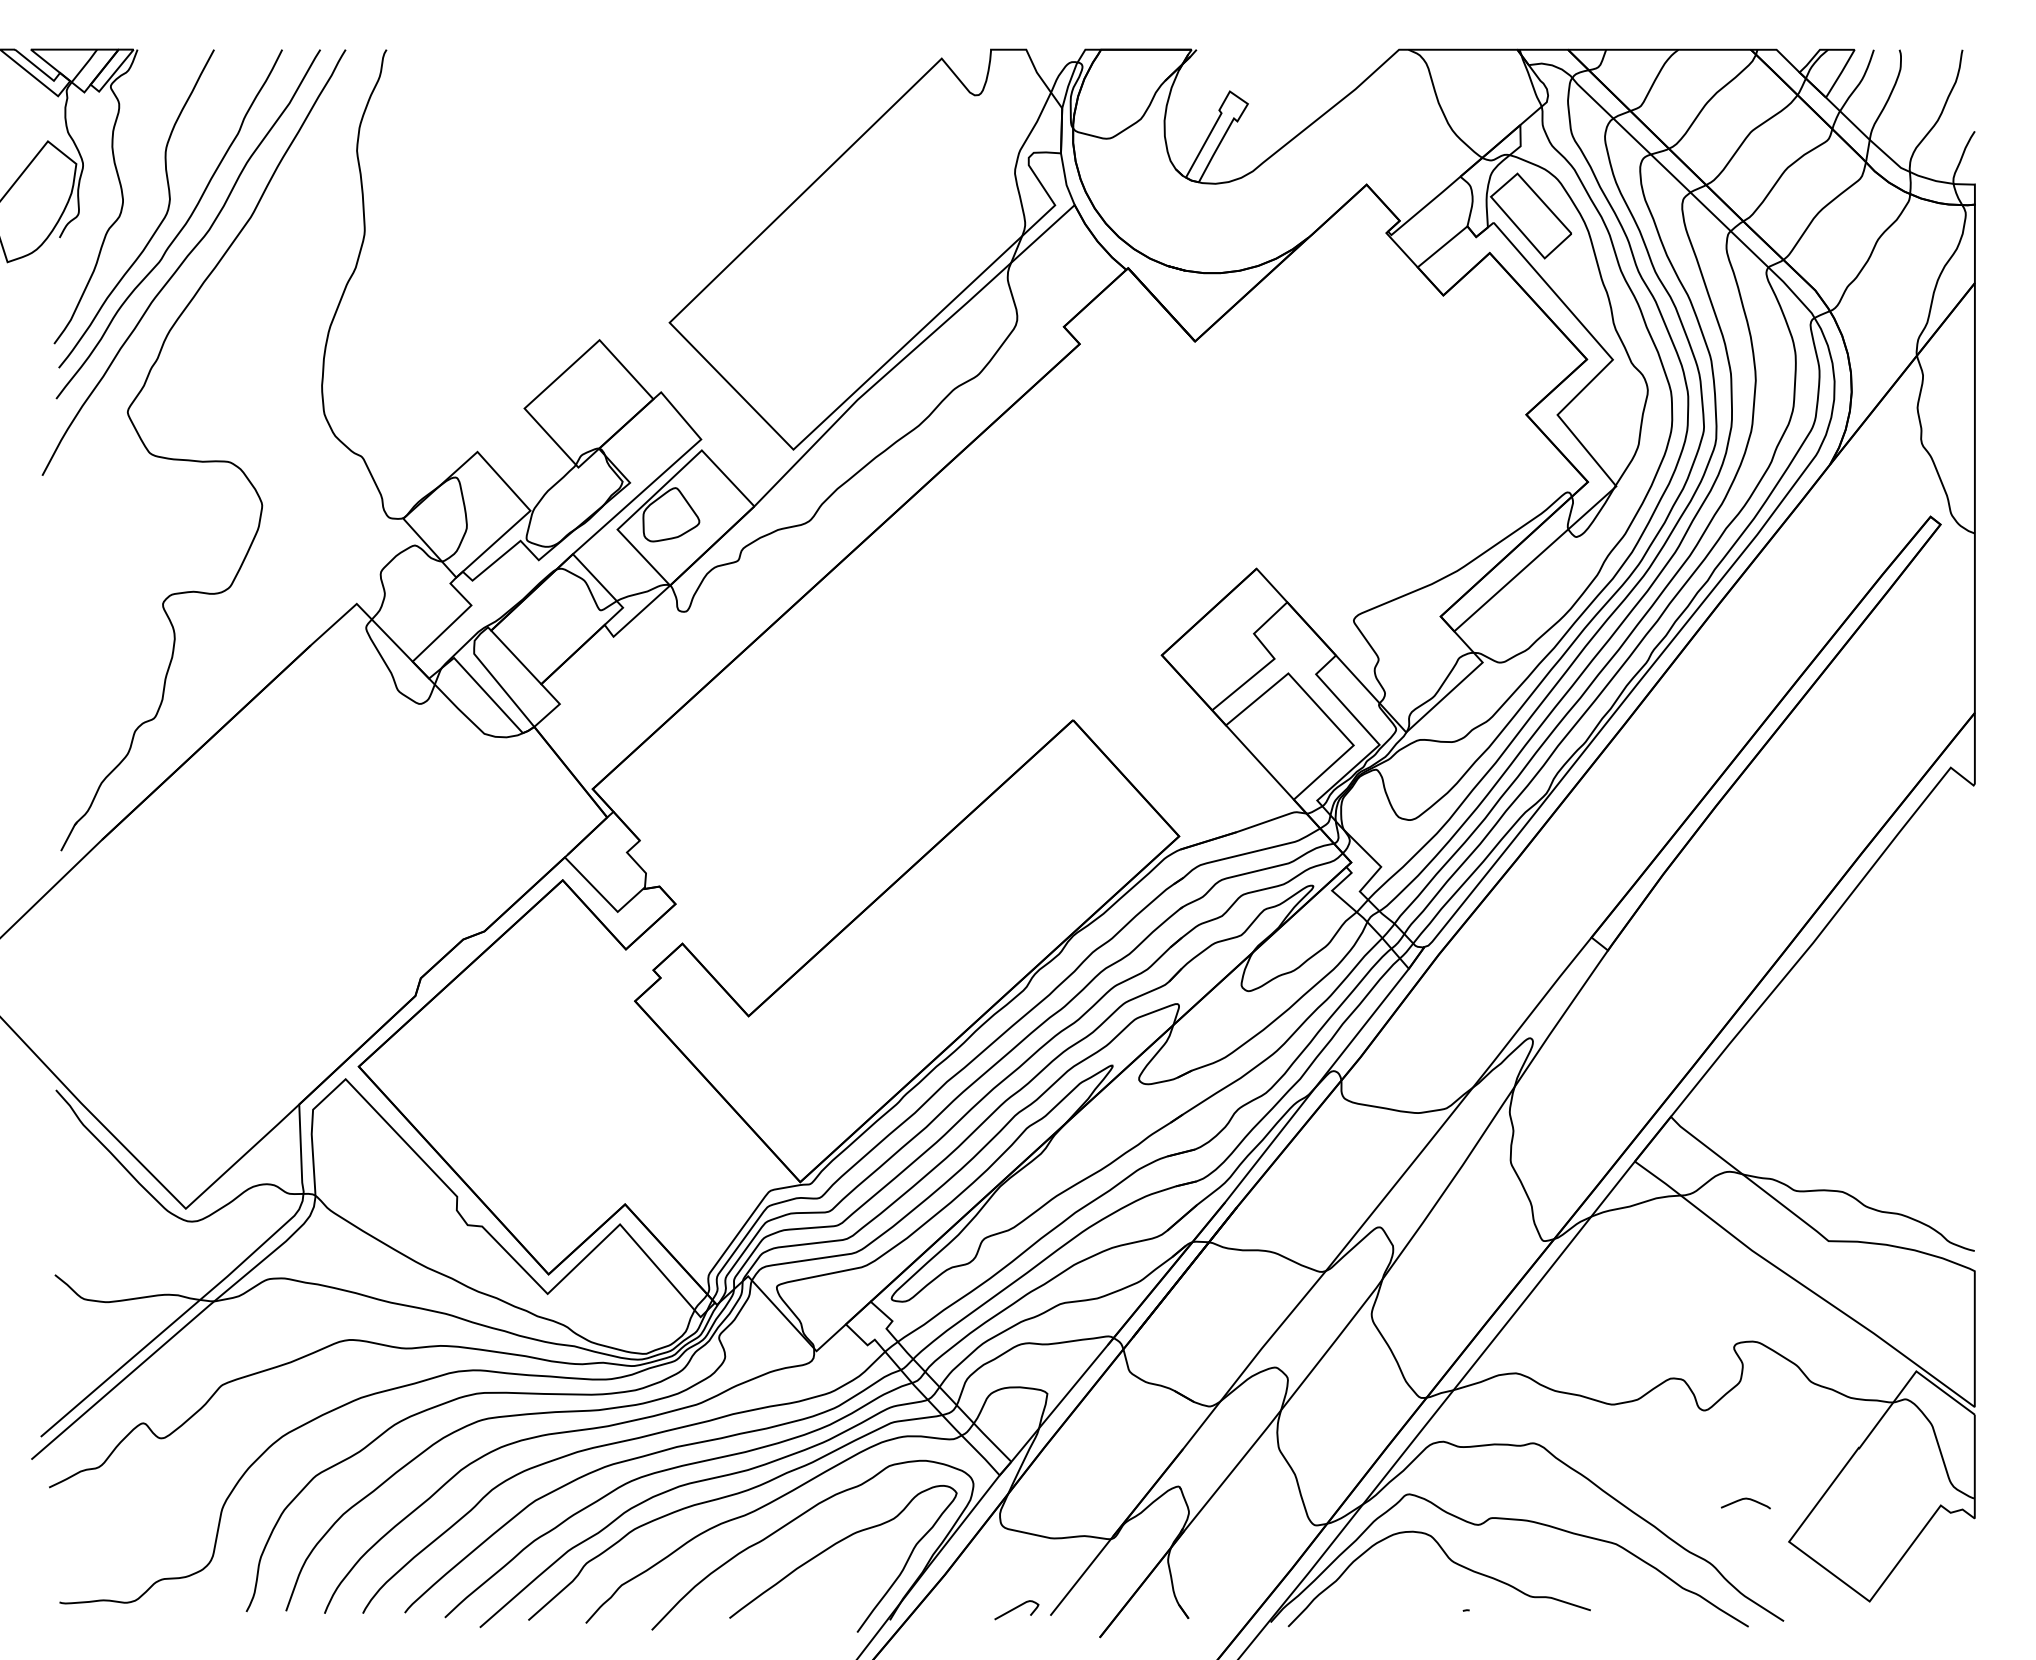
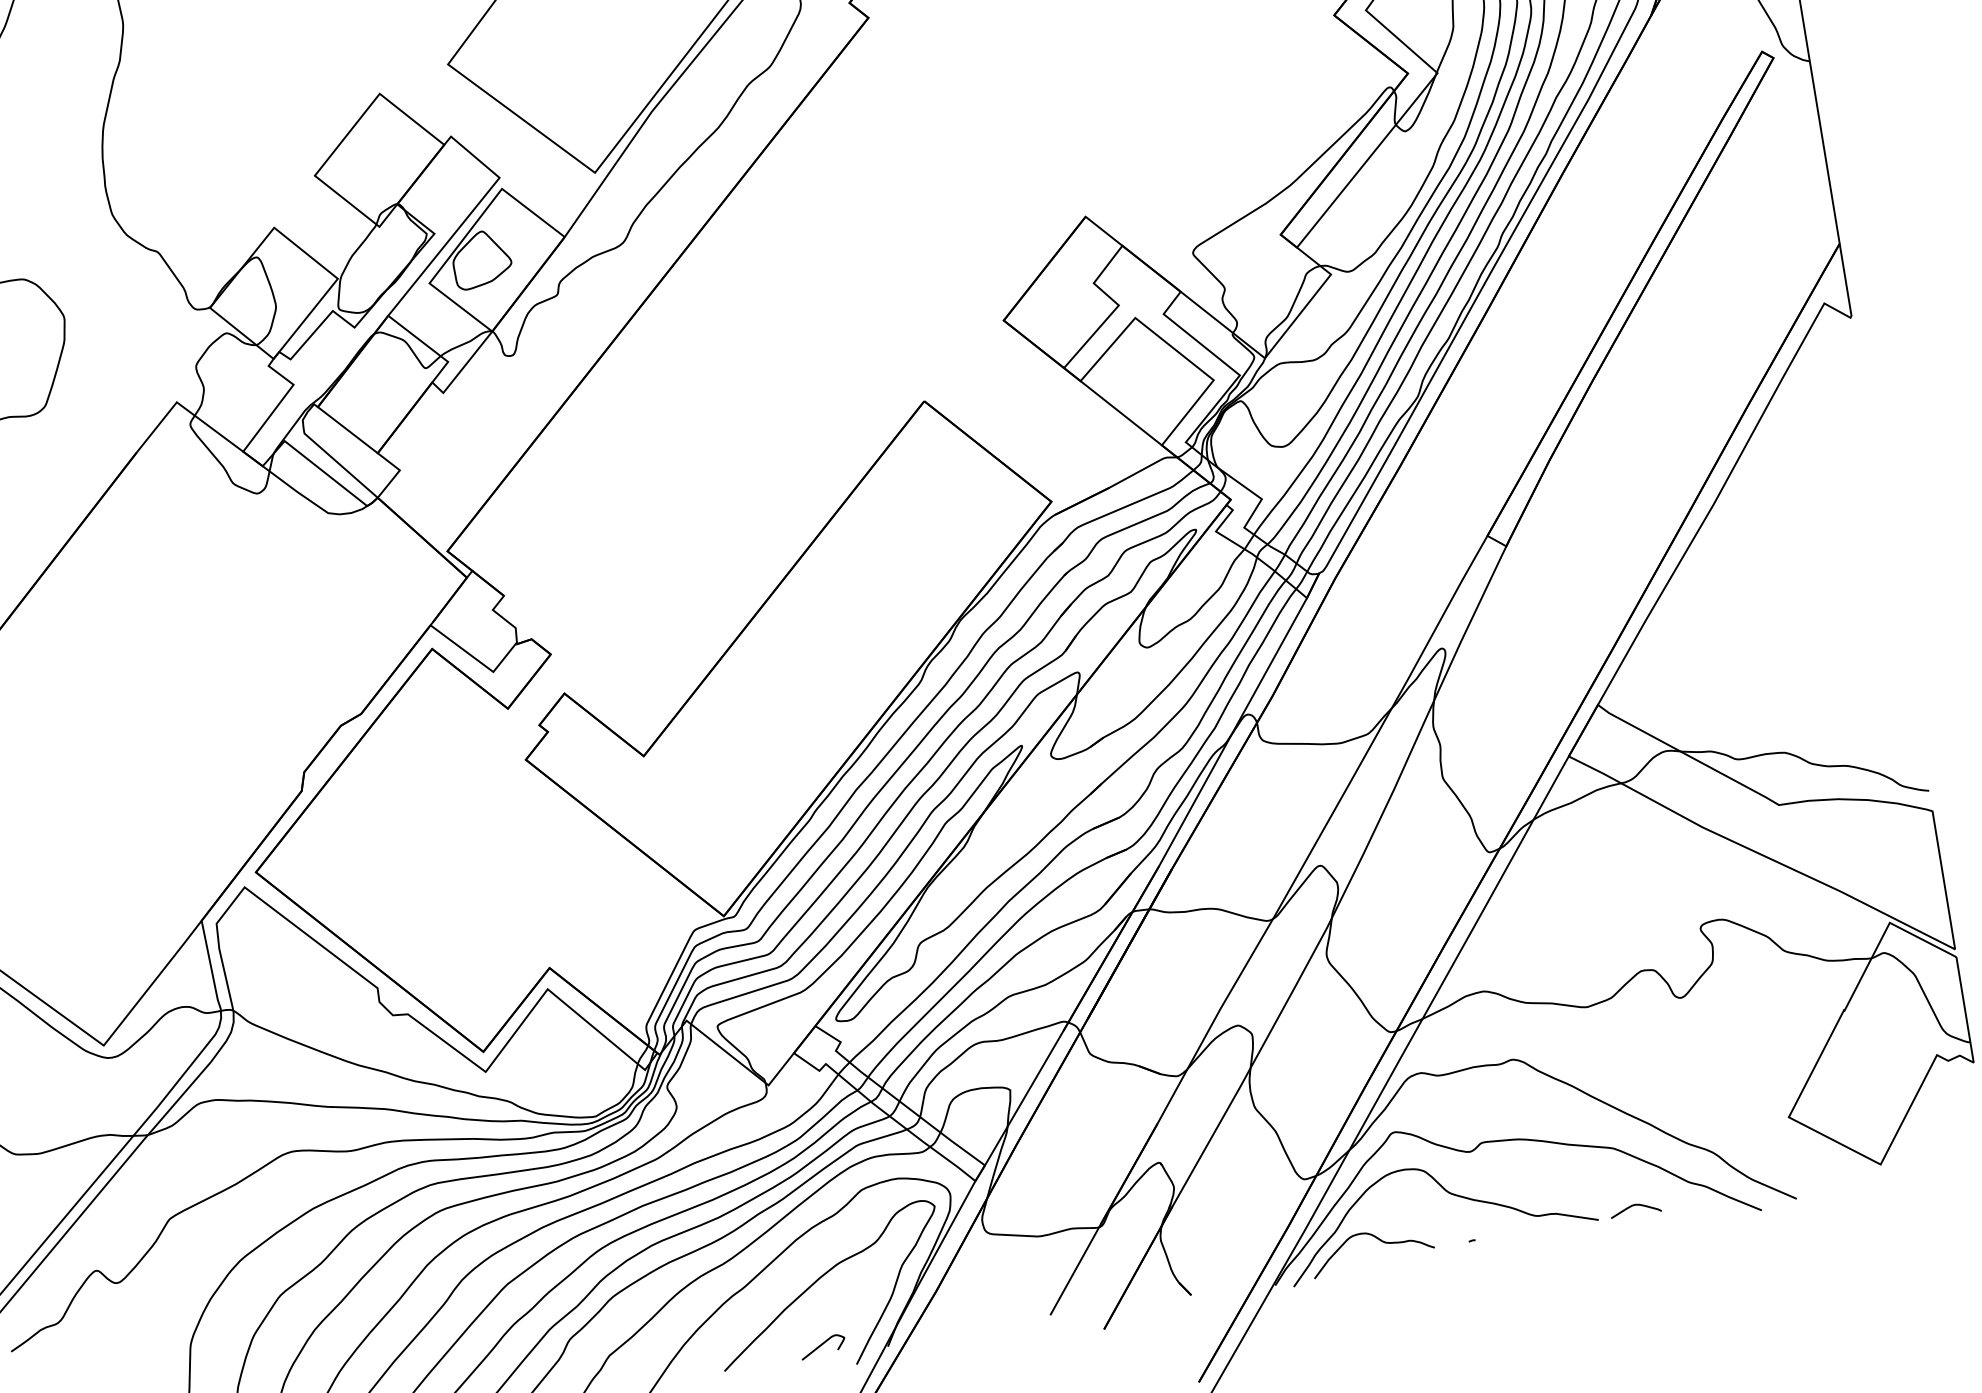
curve: (1745, 1499) -> (1634, 1205), moved
curve: (1374, 1593) -> (1376, 1238), added
curve: (1015, 1609) -> (821, 1346), moved

